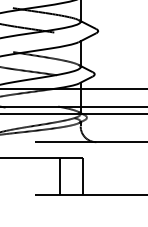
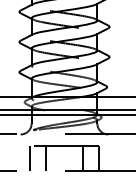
line: (6, 176) -> (45, 158), added

